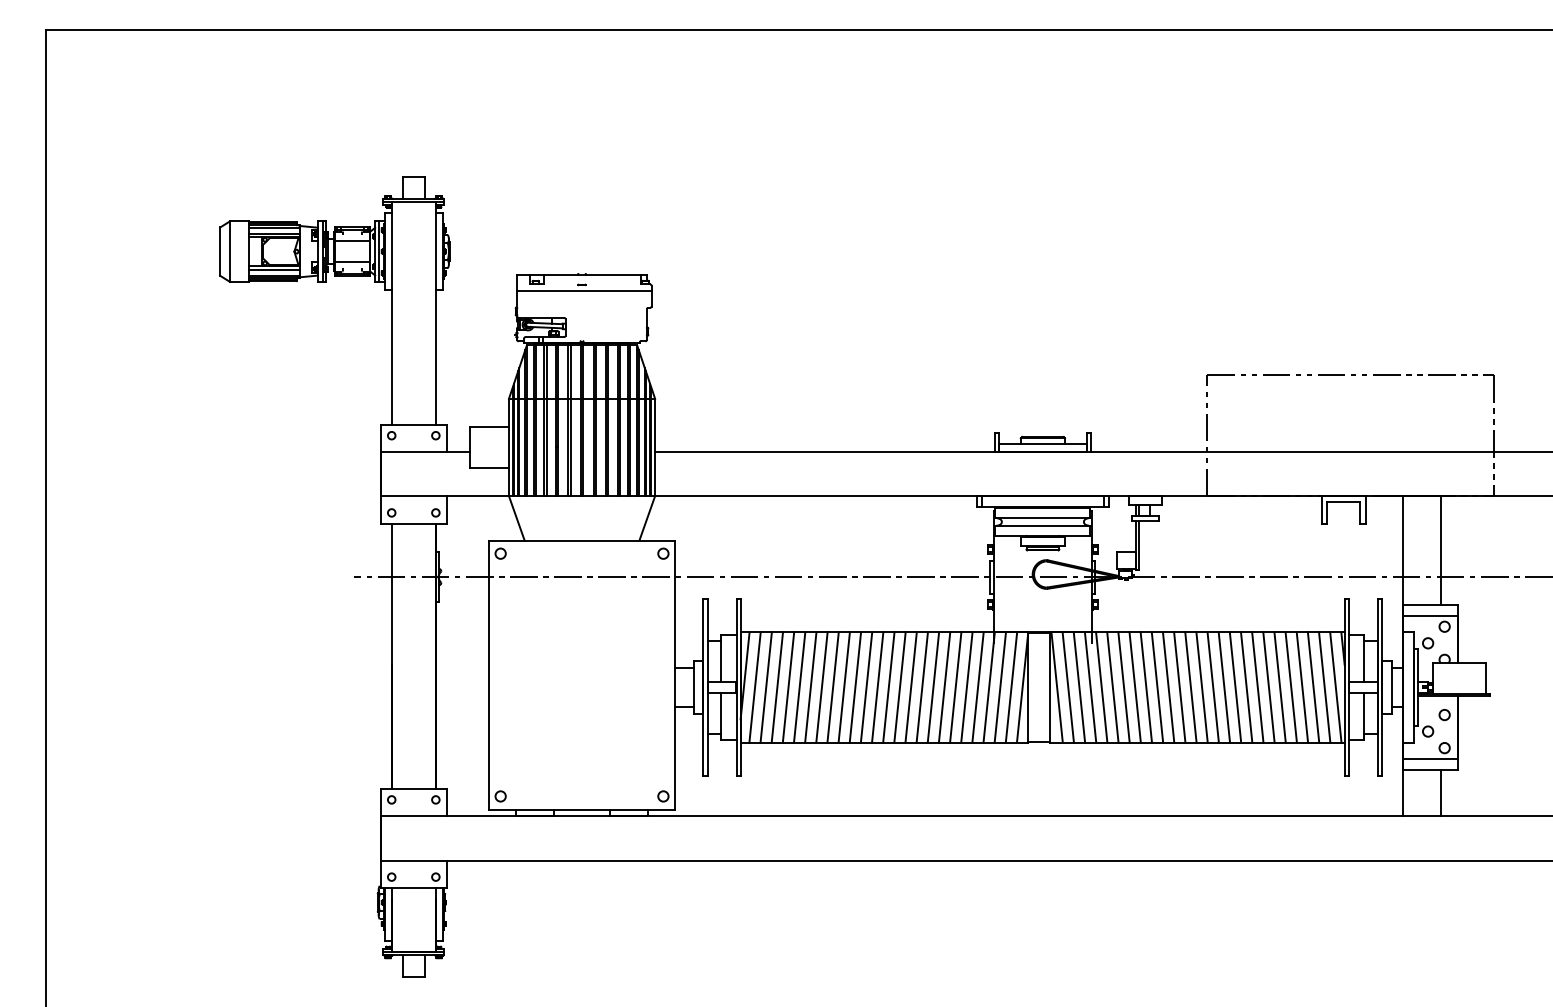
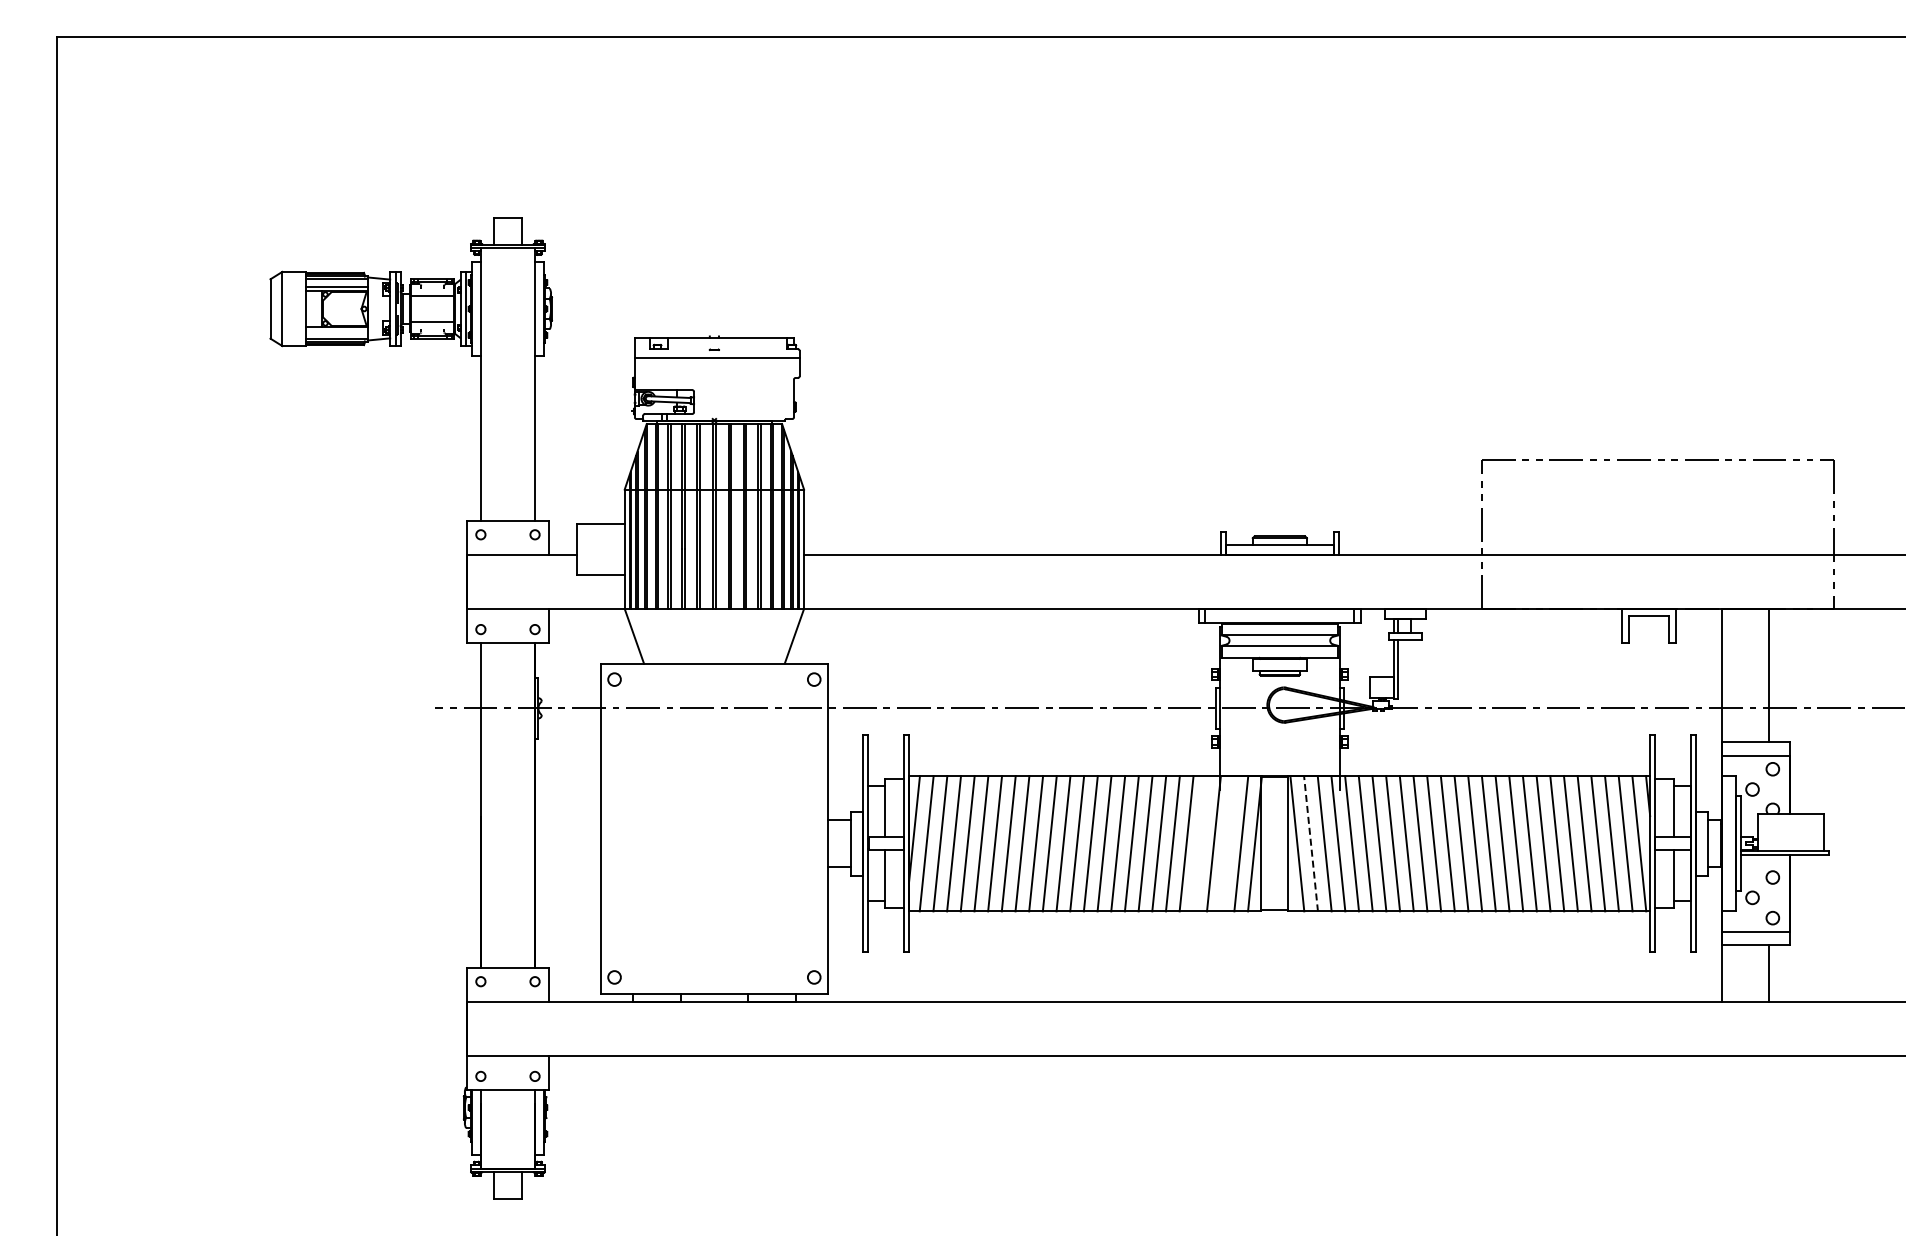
line: (274, 270) -> (336, 331), removed
line: (978, 687) -> (1200, 843), removed
line: (1000, 687) -> (1227, 843), removed
line: (1067, 687) -> (1310, 843), solid -> dashed

